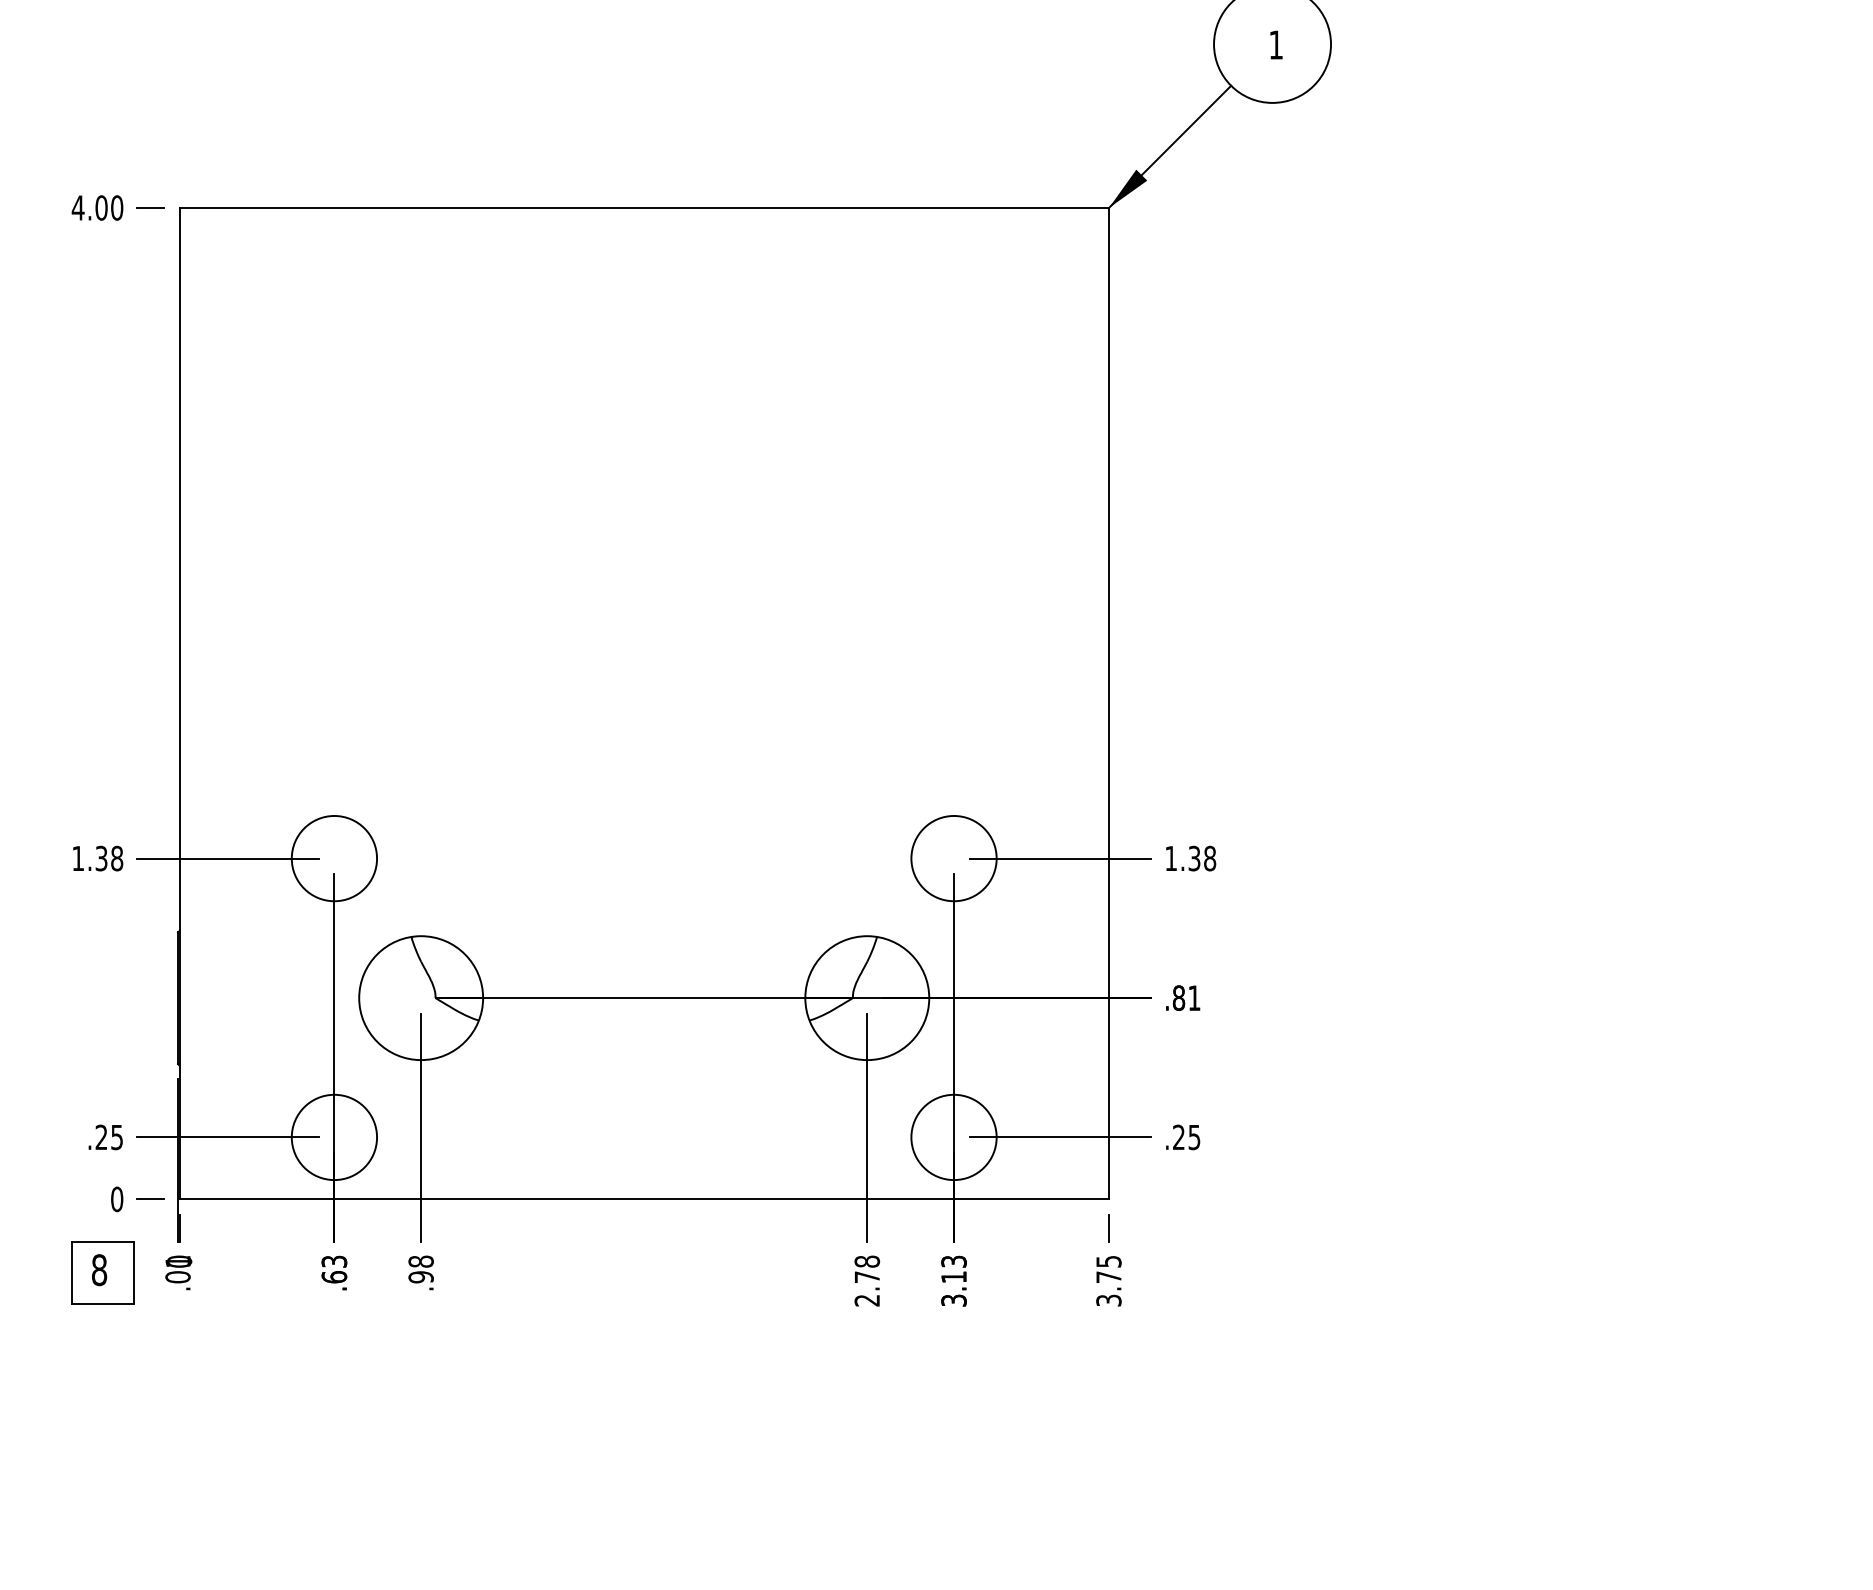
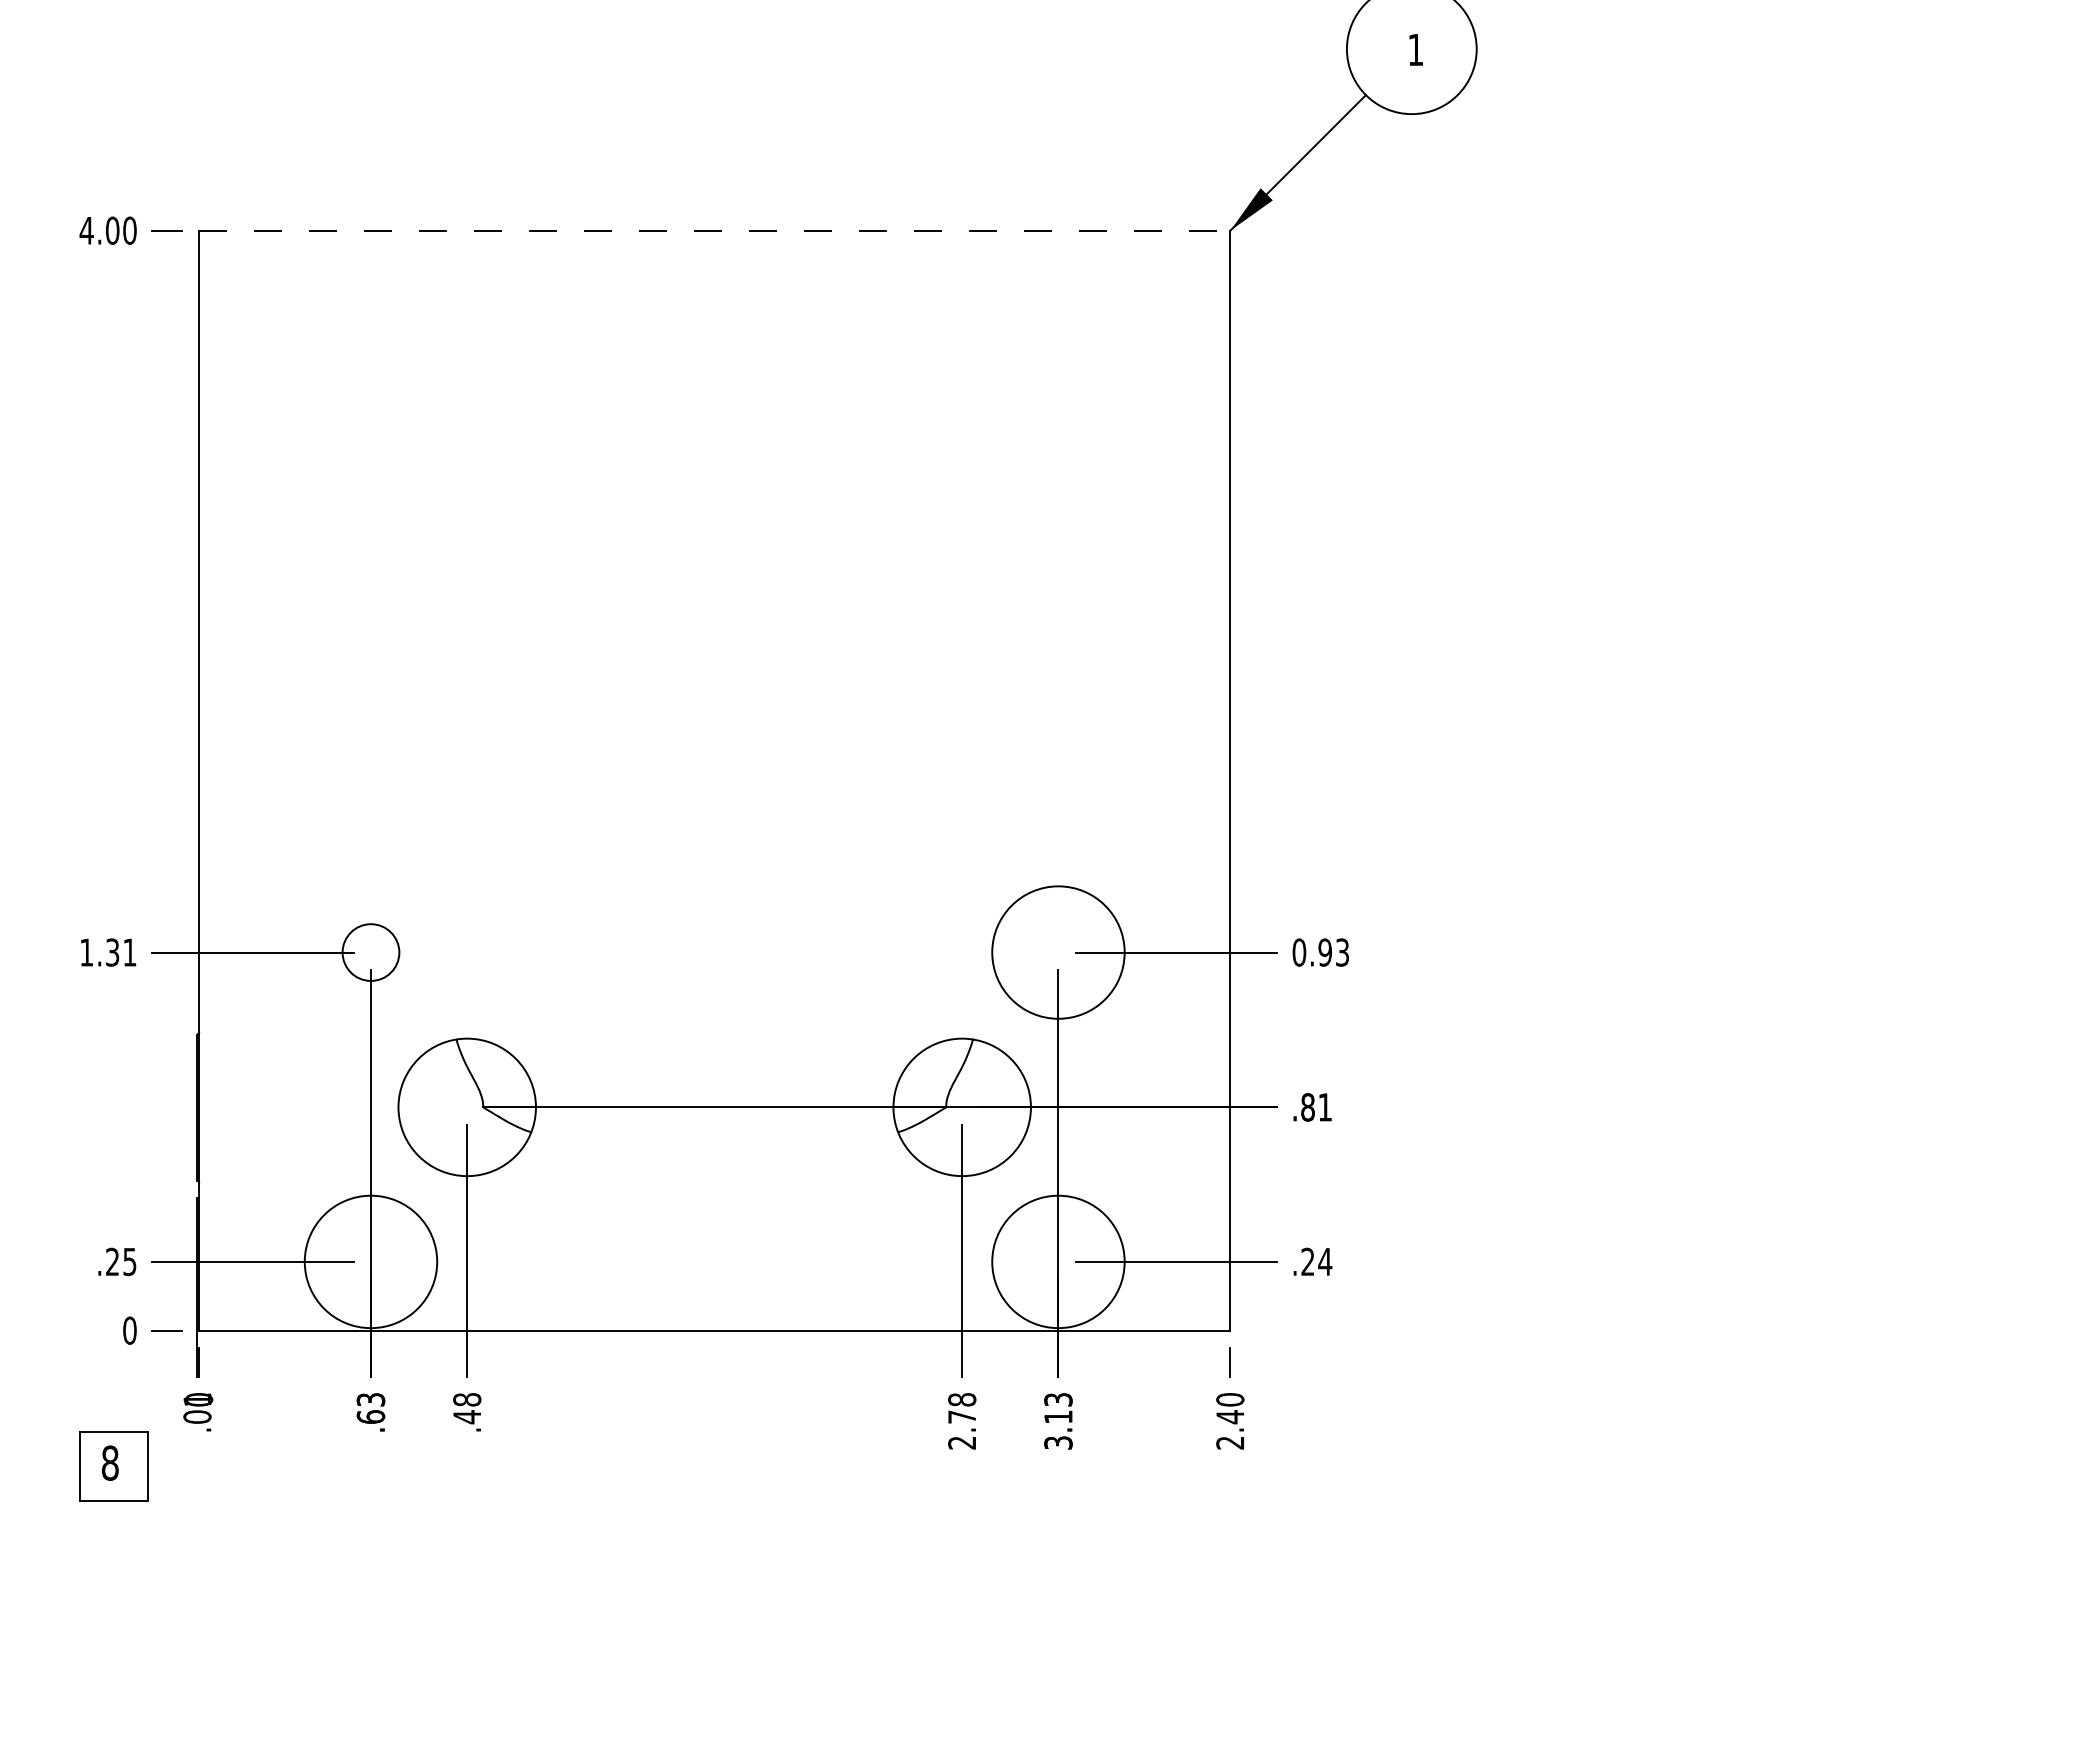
line: (644, 207) -> (714, 230), solid -> dashed
text: (116, 858) -> (129, 952), 1.38 -> 1.31
circle: (333, 858) -> (370, 952), size x0.6
circle: (954, 858) -> (1058, 952), size x1.4
text: (1190, 858) -> (1320, 952), 1.38 -> 0.93
circle: (333, 1137) -> (370, 1261), size x1.4
circle: (954, 1137) -> (1058, 1261), size x1.4
text: (1194, 1137) -> (1325, 1262), .25 -> .24
part: (102, 1273) -> (113, 1466), moved
text: (421, 1277) -> (467, 1417), .98 -> .48
text: (1109, 1281) -> (1230, 1421), 3.75 -> 2.40

